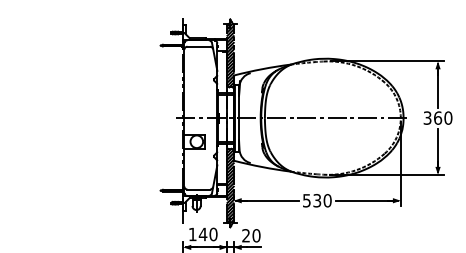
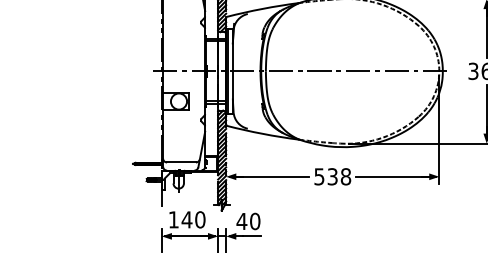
text: (327, 200) -> (345, 176), 530 -> 538
text: (245, 235) -> (241, 221), 20 -> 40

